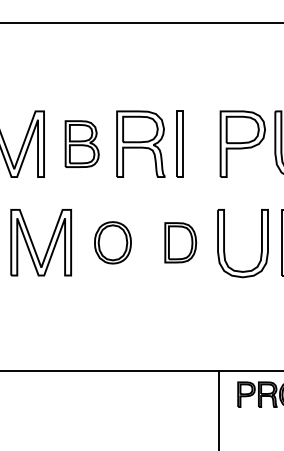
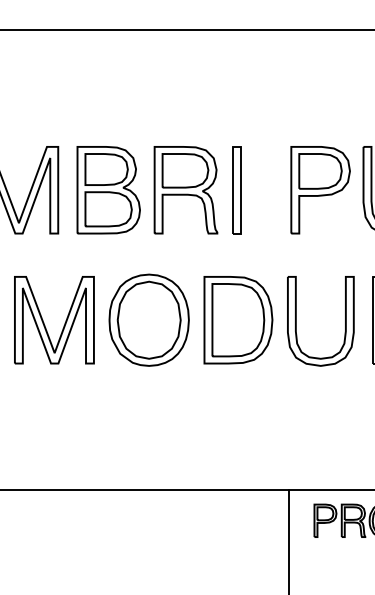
part: (81, 143) -> (107, 189), size x1.43
part: (112, 242) -> (148, 319), size x1.67
part: (180, 242) -> (238, 319), size x1.67

